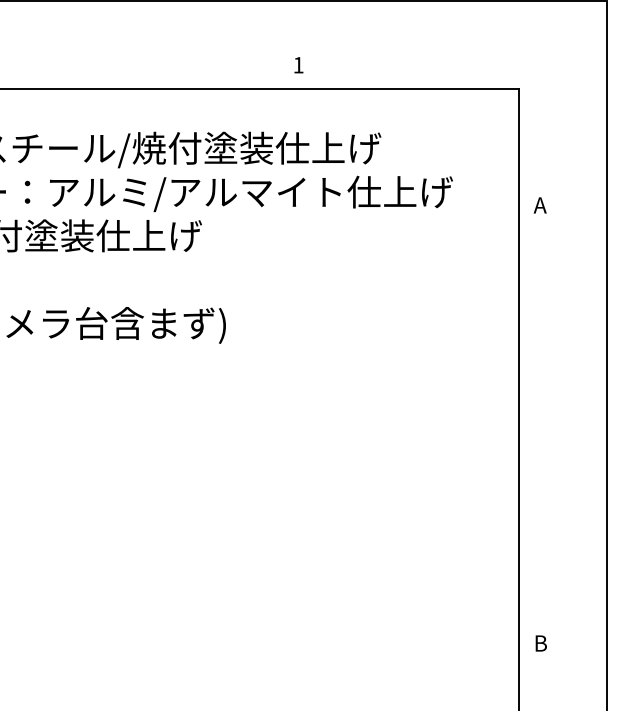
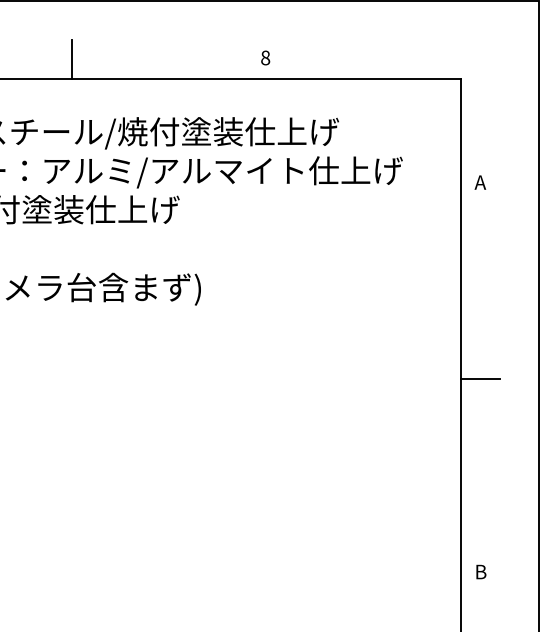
text: (298, 65) -> (265, 58), 1 -> 8
line: (80, 67) -> (71, 59), added
line: (540, 426) -> (480, 379), added

